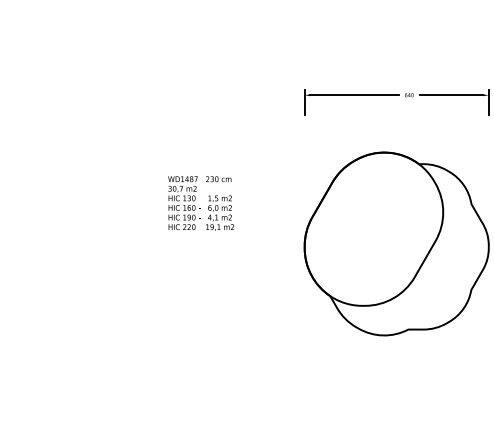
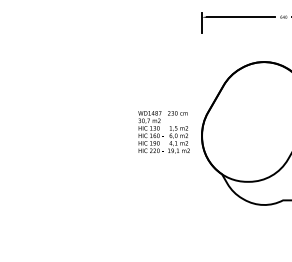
text: (200, 203) -> (163, 132), moved

